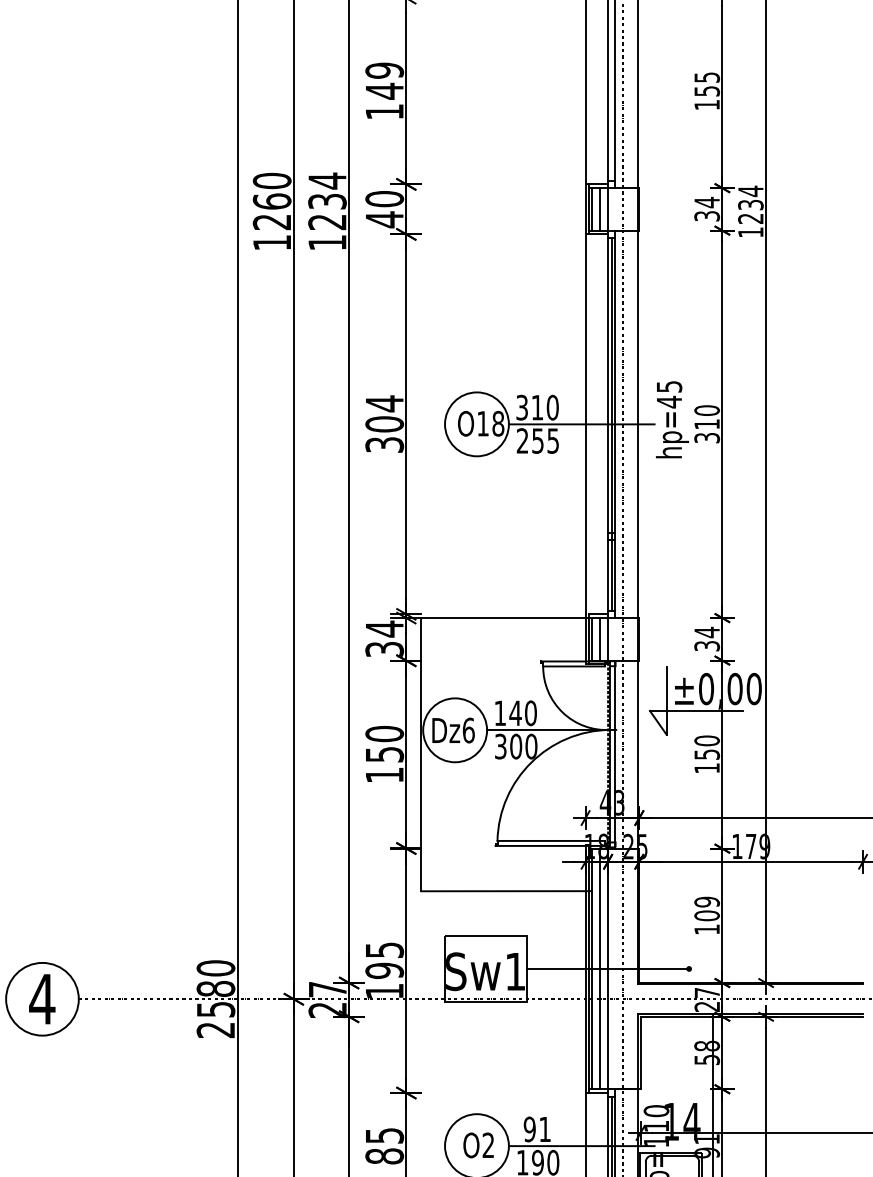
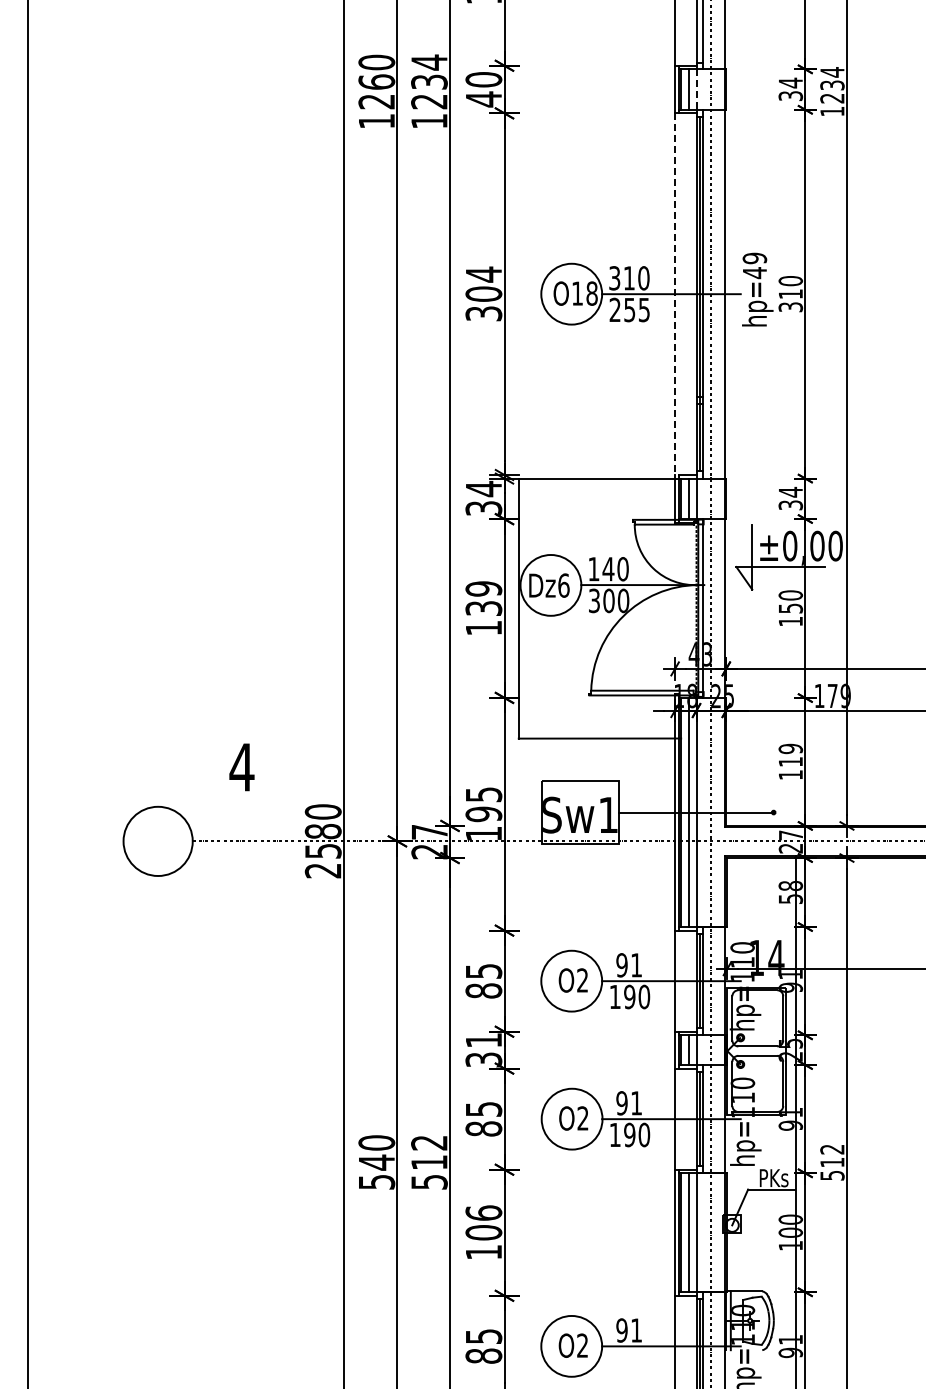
line: (608, 210) -> (696, 90), solid -> dashed
text: (668, 386) -> (754, 258), hp=45 -> hp=49
line: (586, 424) -> (675, 294), solid -> dashed
text: (384, 744) -> (483, 598), 150 -> 139
text: (706, 915) -> (790, 761), 109 -> 119
text: (41, 999) -> (241, 767), moved

